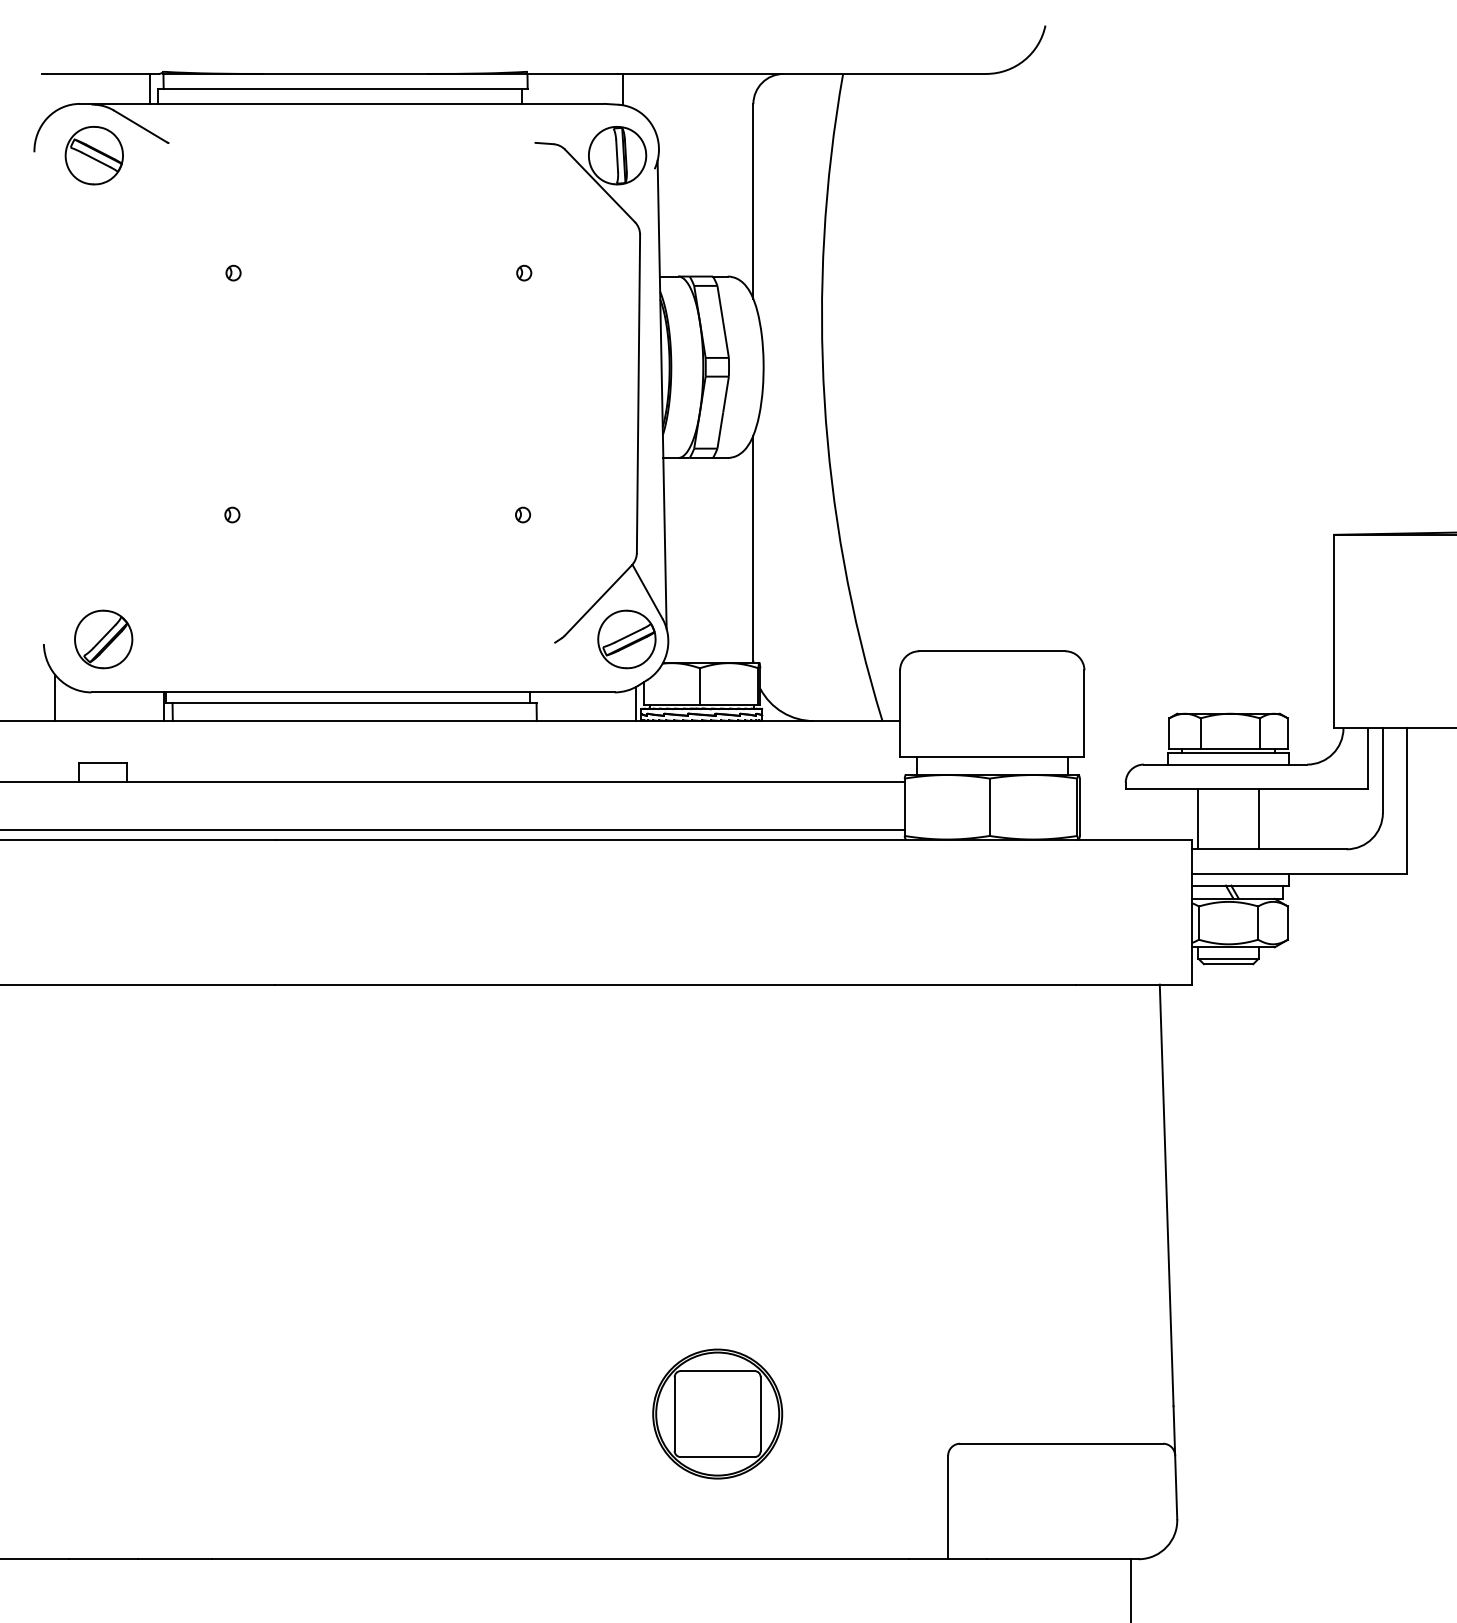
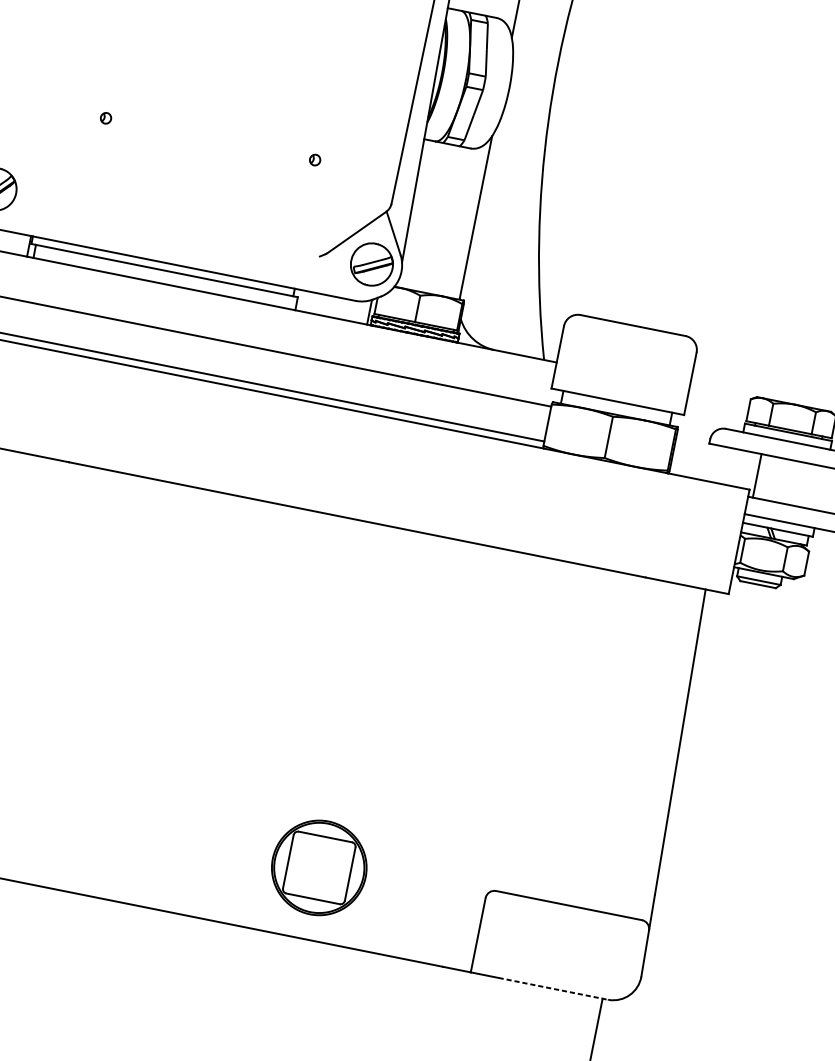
line: (1258, 818) -> (800, 484), removed
part: (717, 1413) -> (319, 867), moved
line: (1062, 1559) -> (553, 989), solid -> dashed

